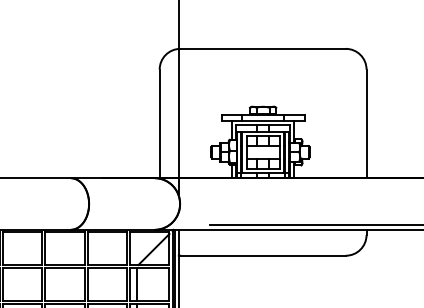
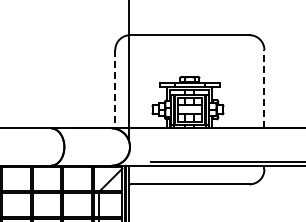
line: (366, 122) -> (264, 88), solid -> dashed
line: (159, 124) -> (115, 89), solid -> dashed

